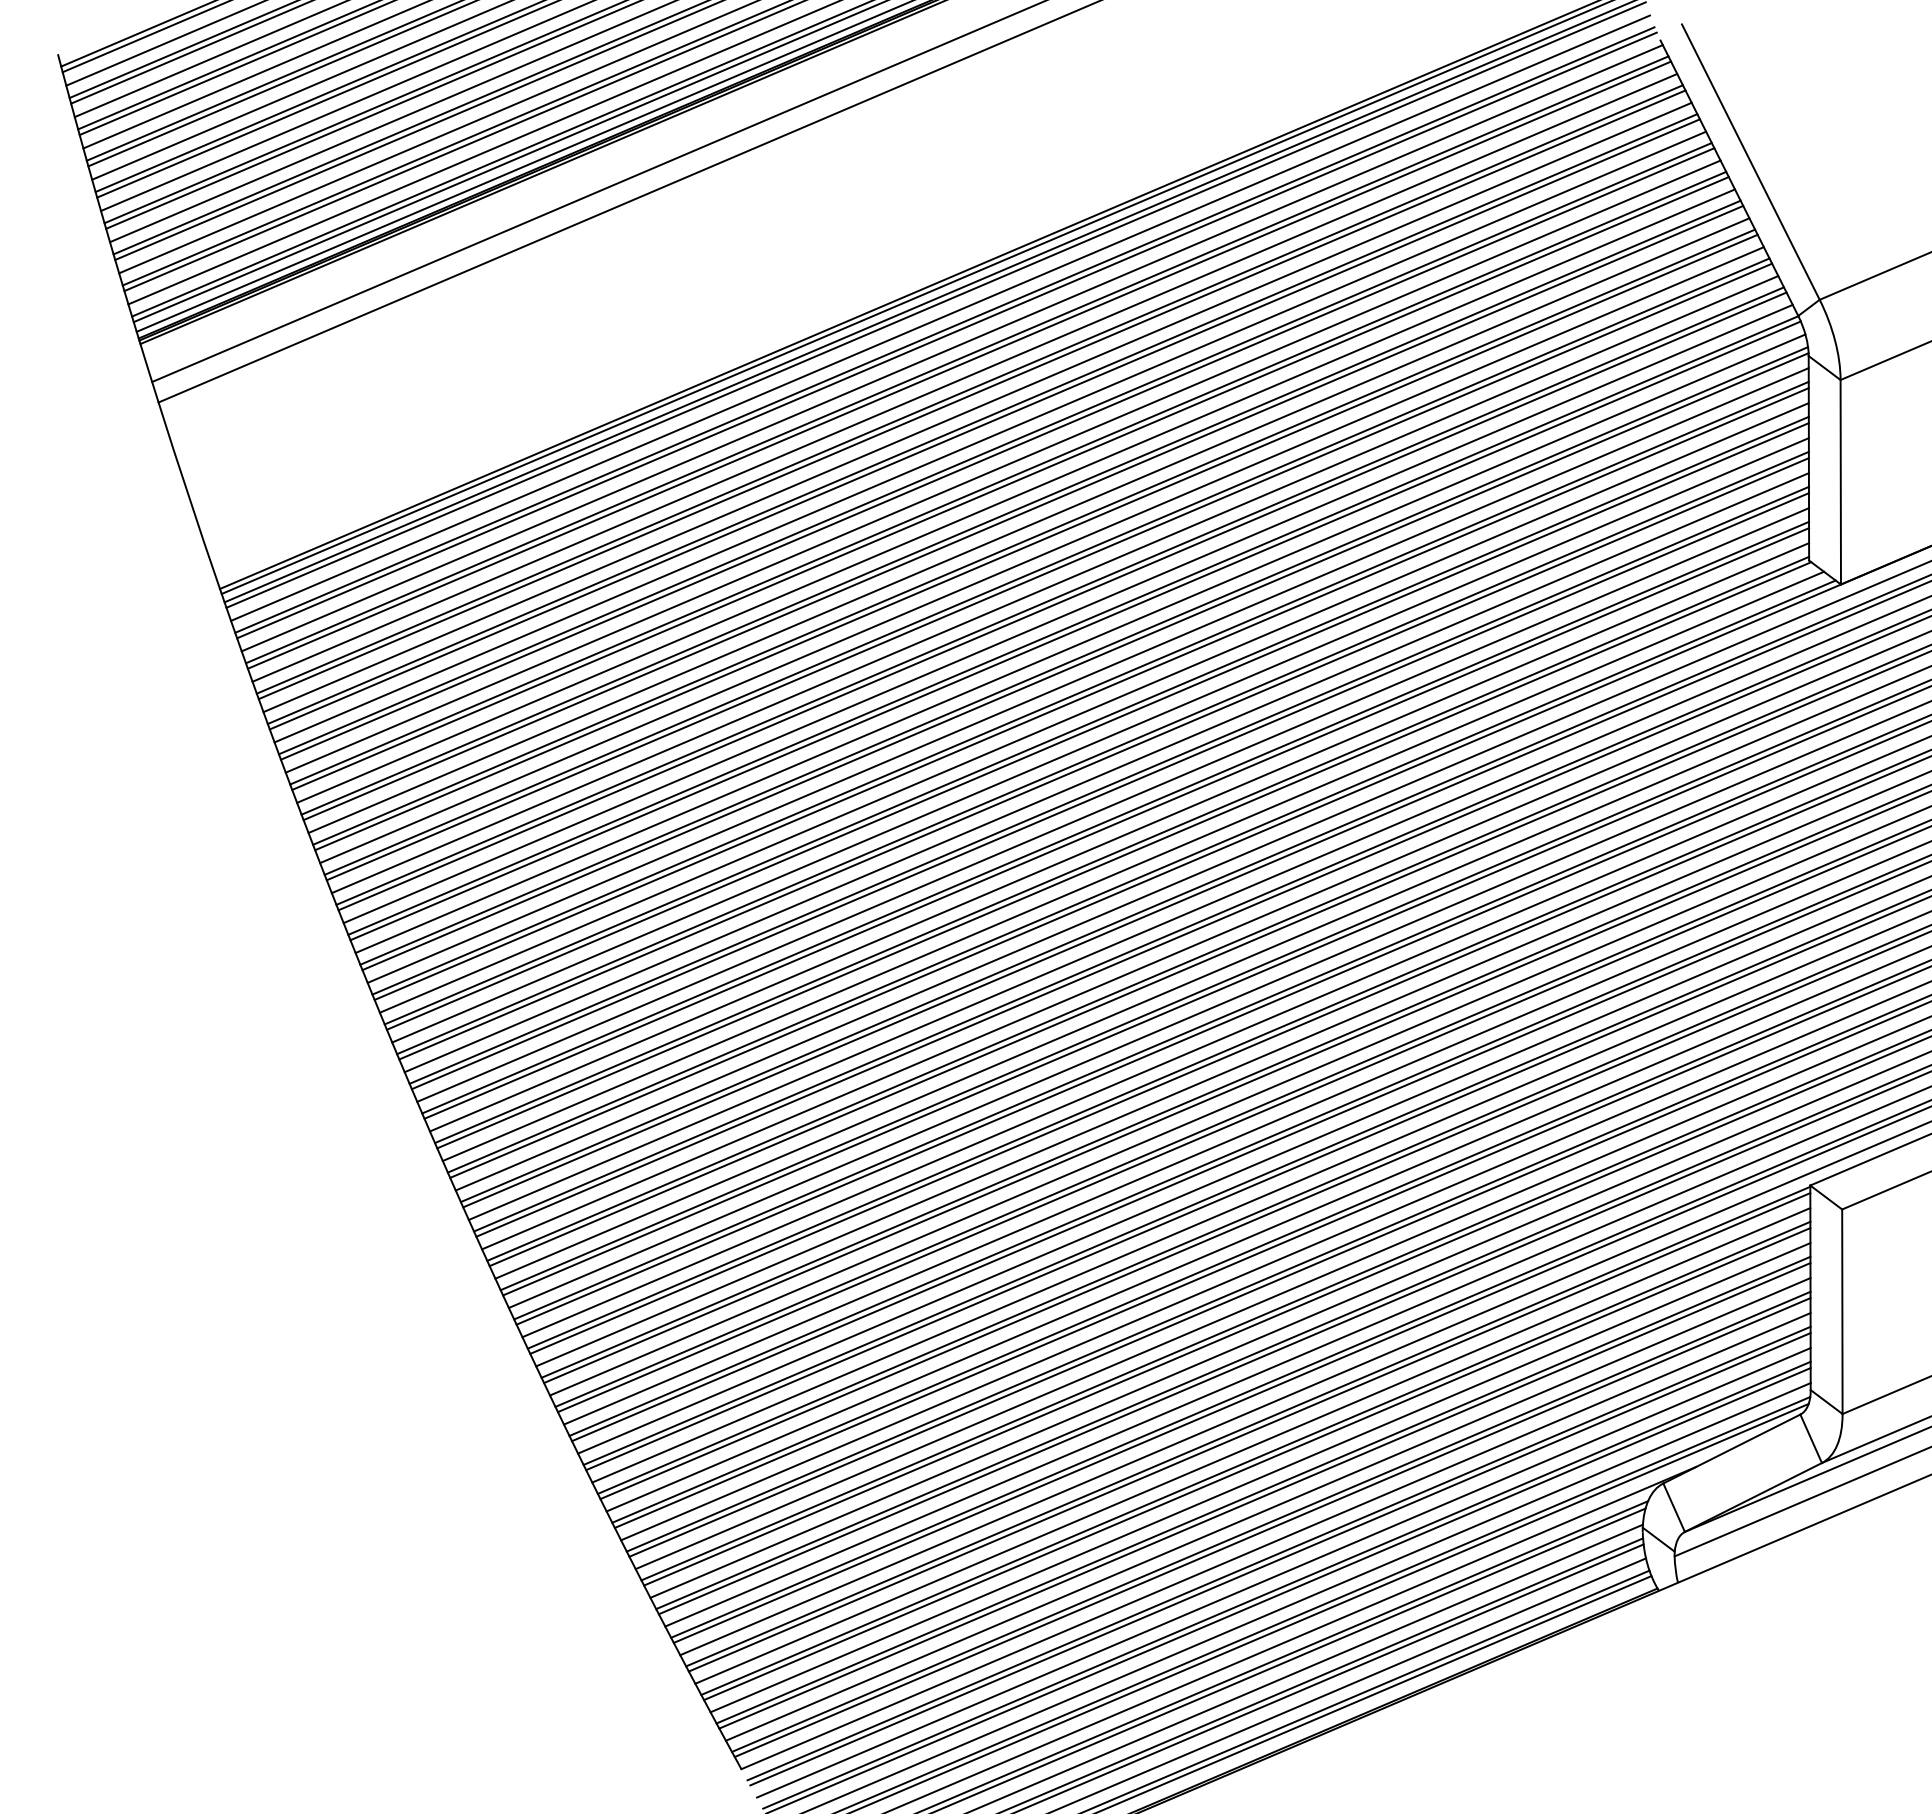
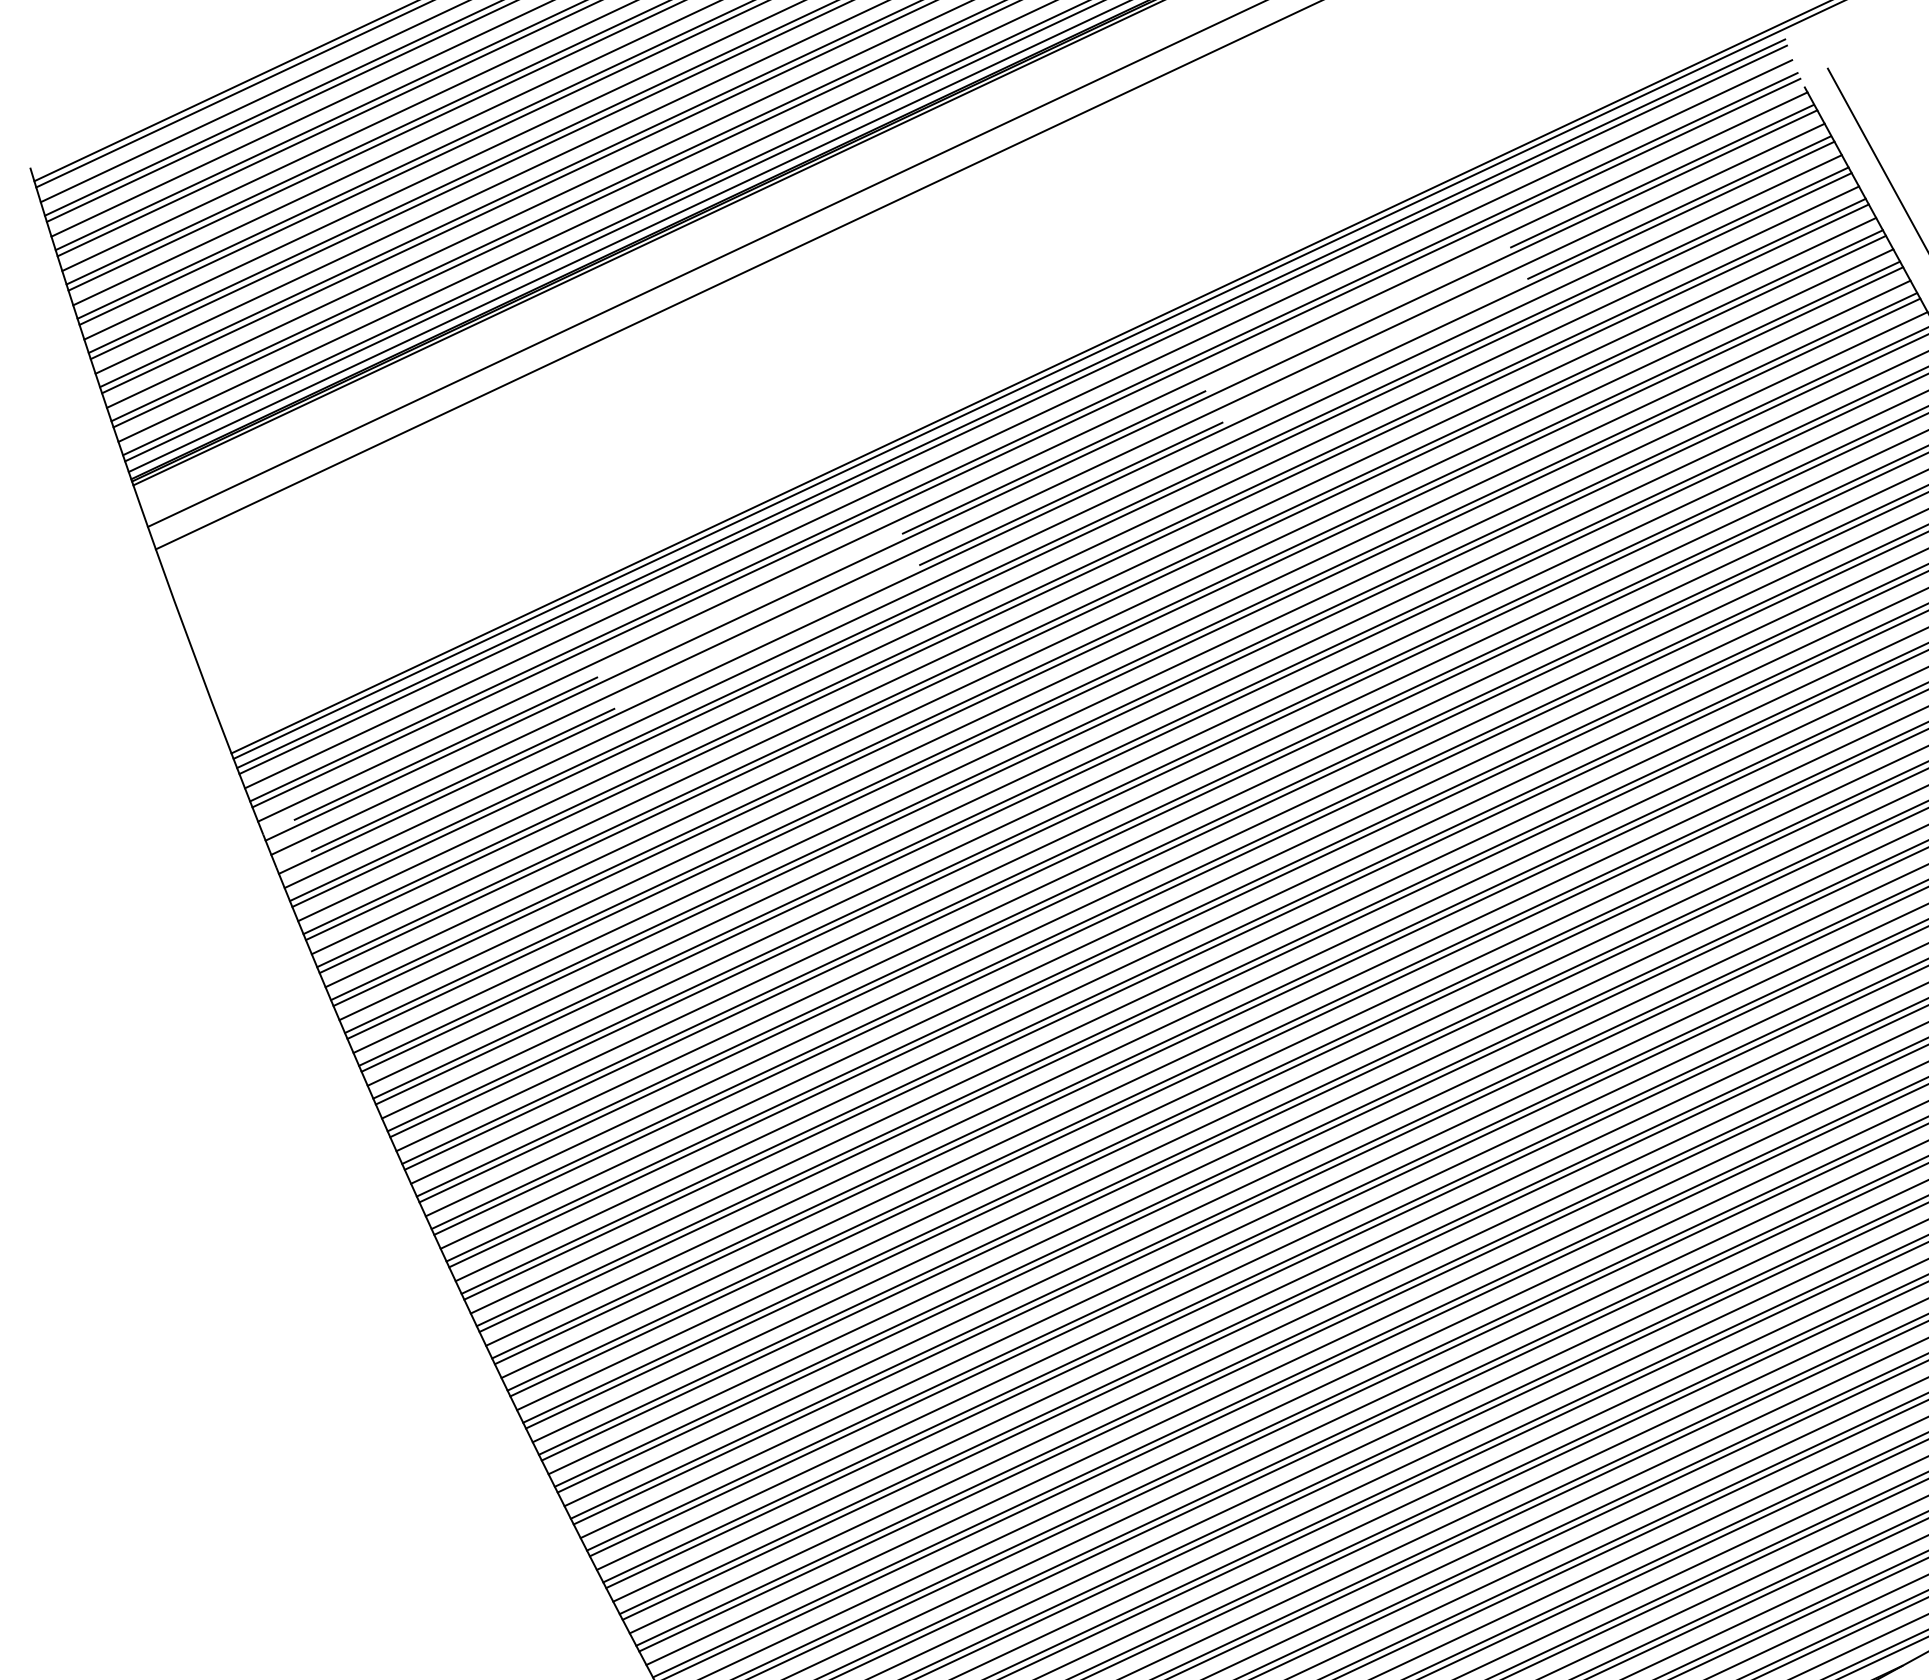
line: (956, 360) -> (1037, 470), solid -> dashed
line: (969, 389) -> (1053, 502), solid -> dashed

